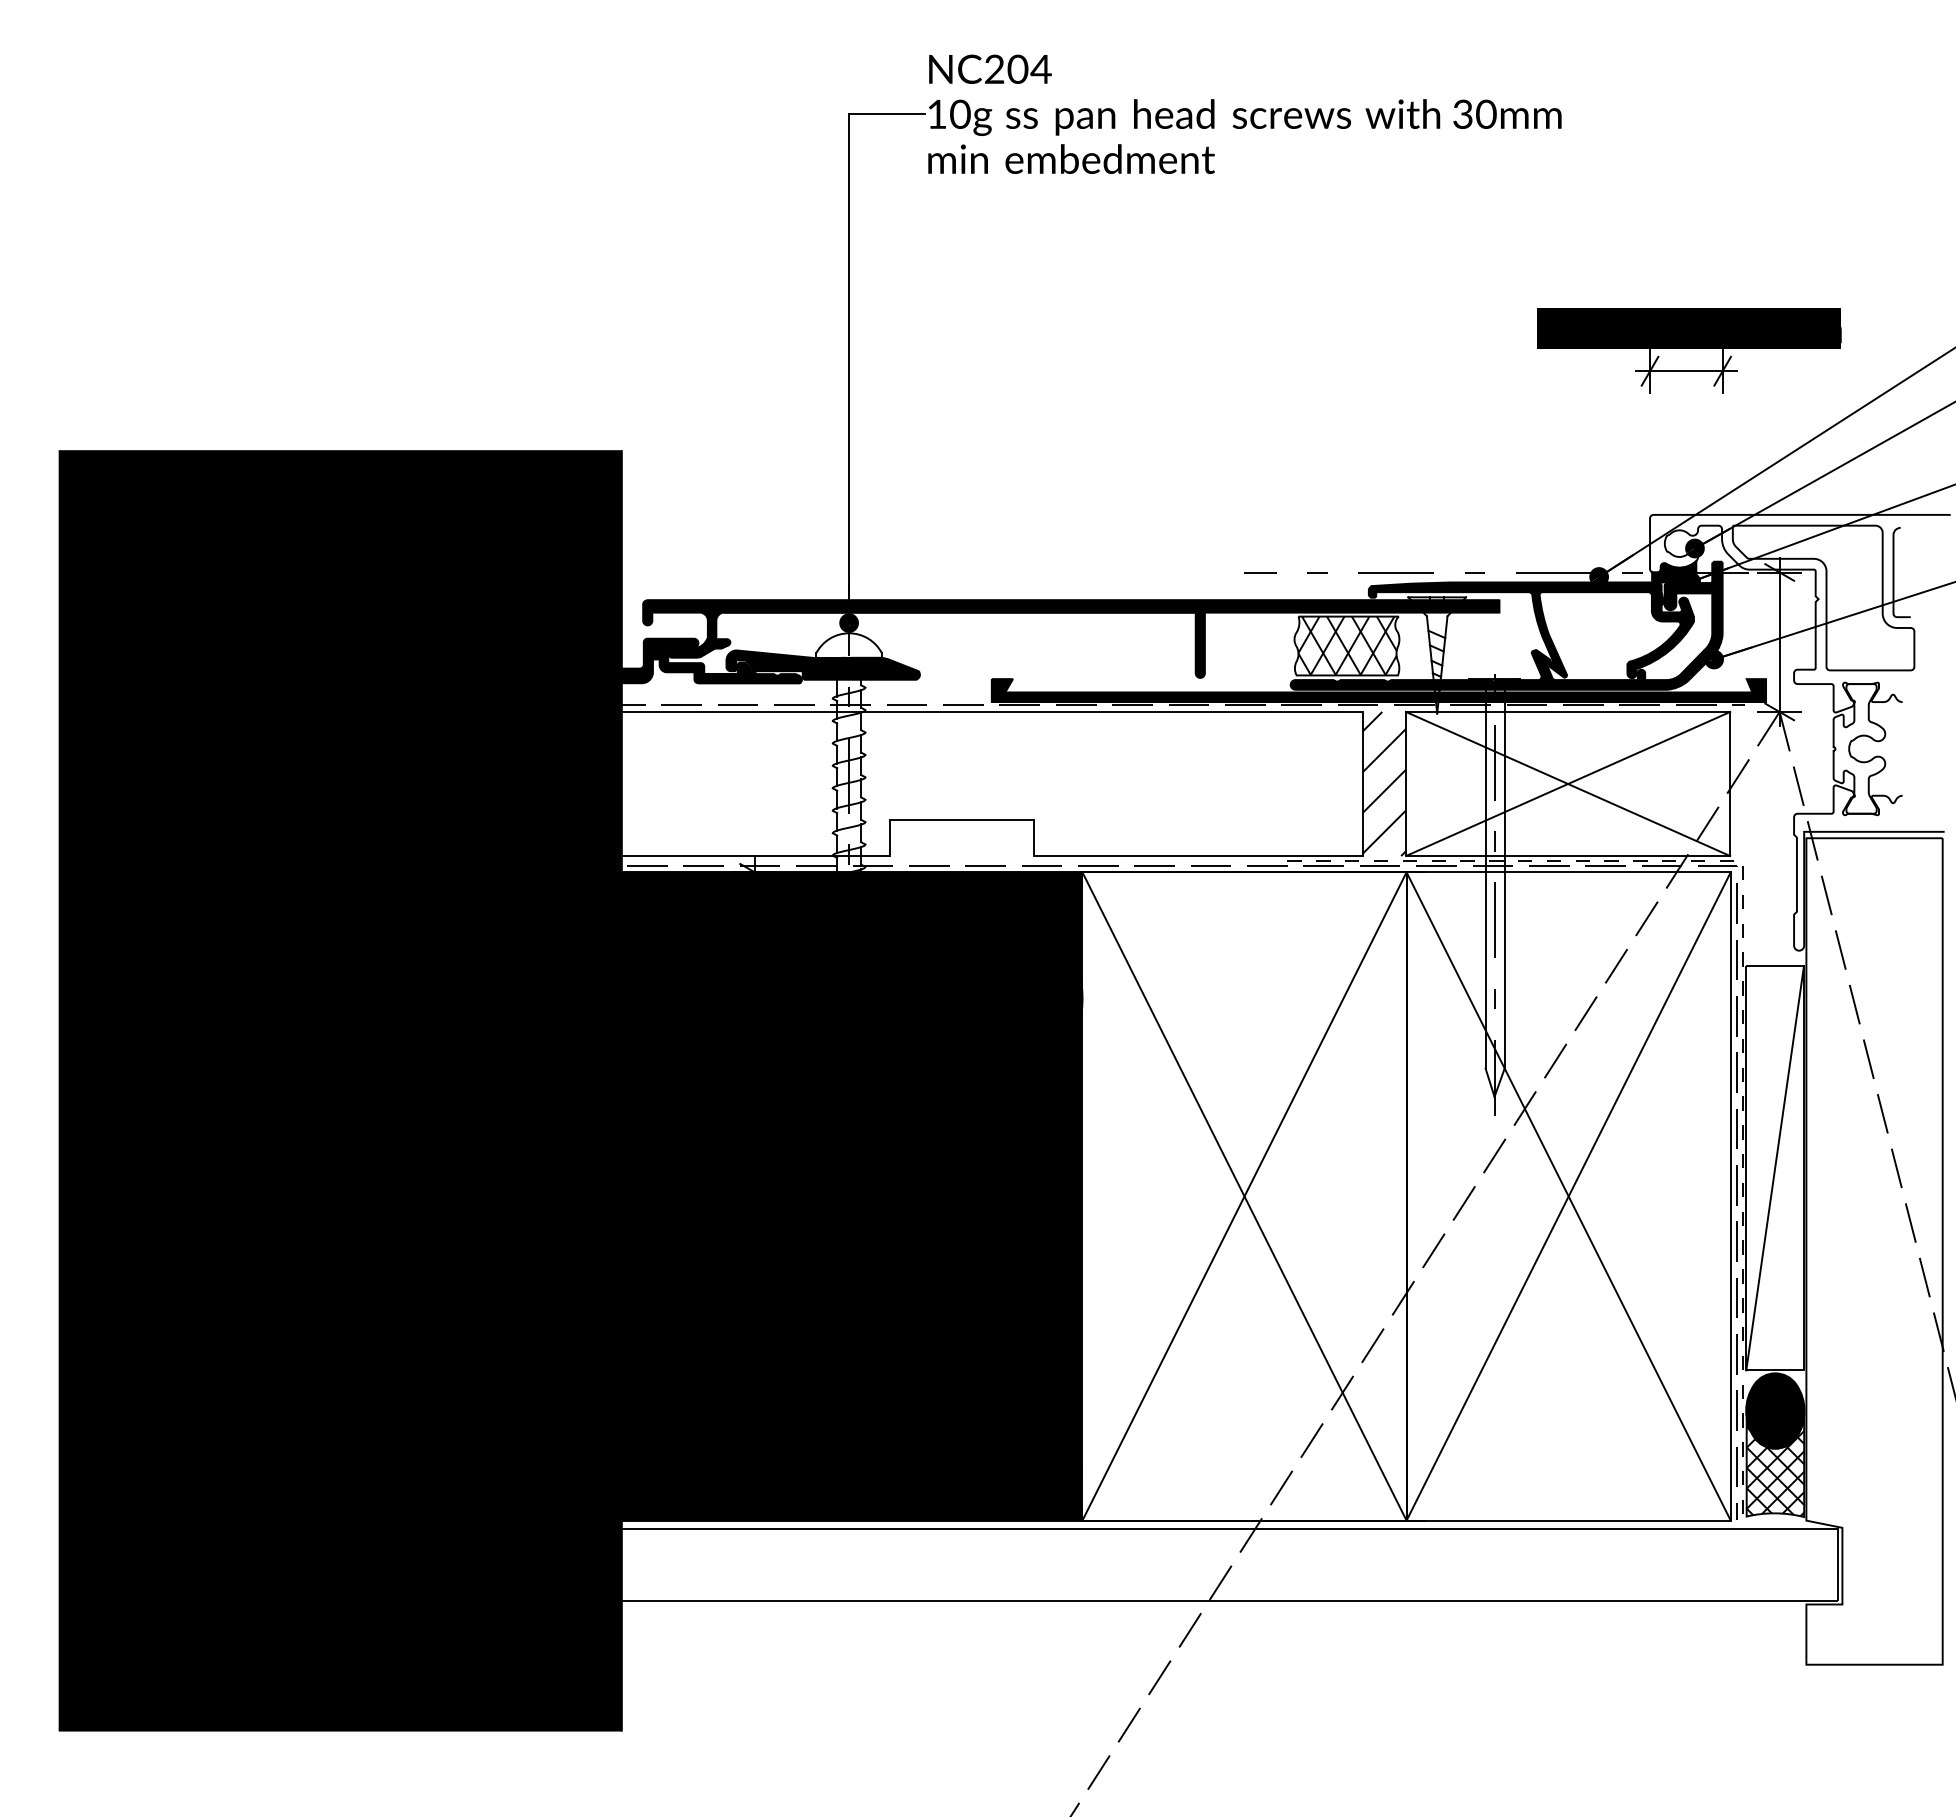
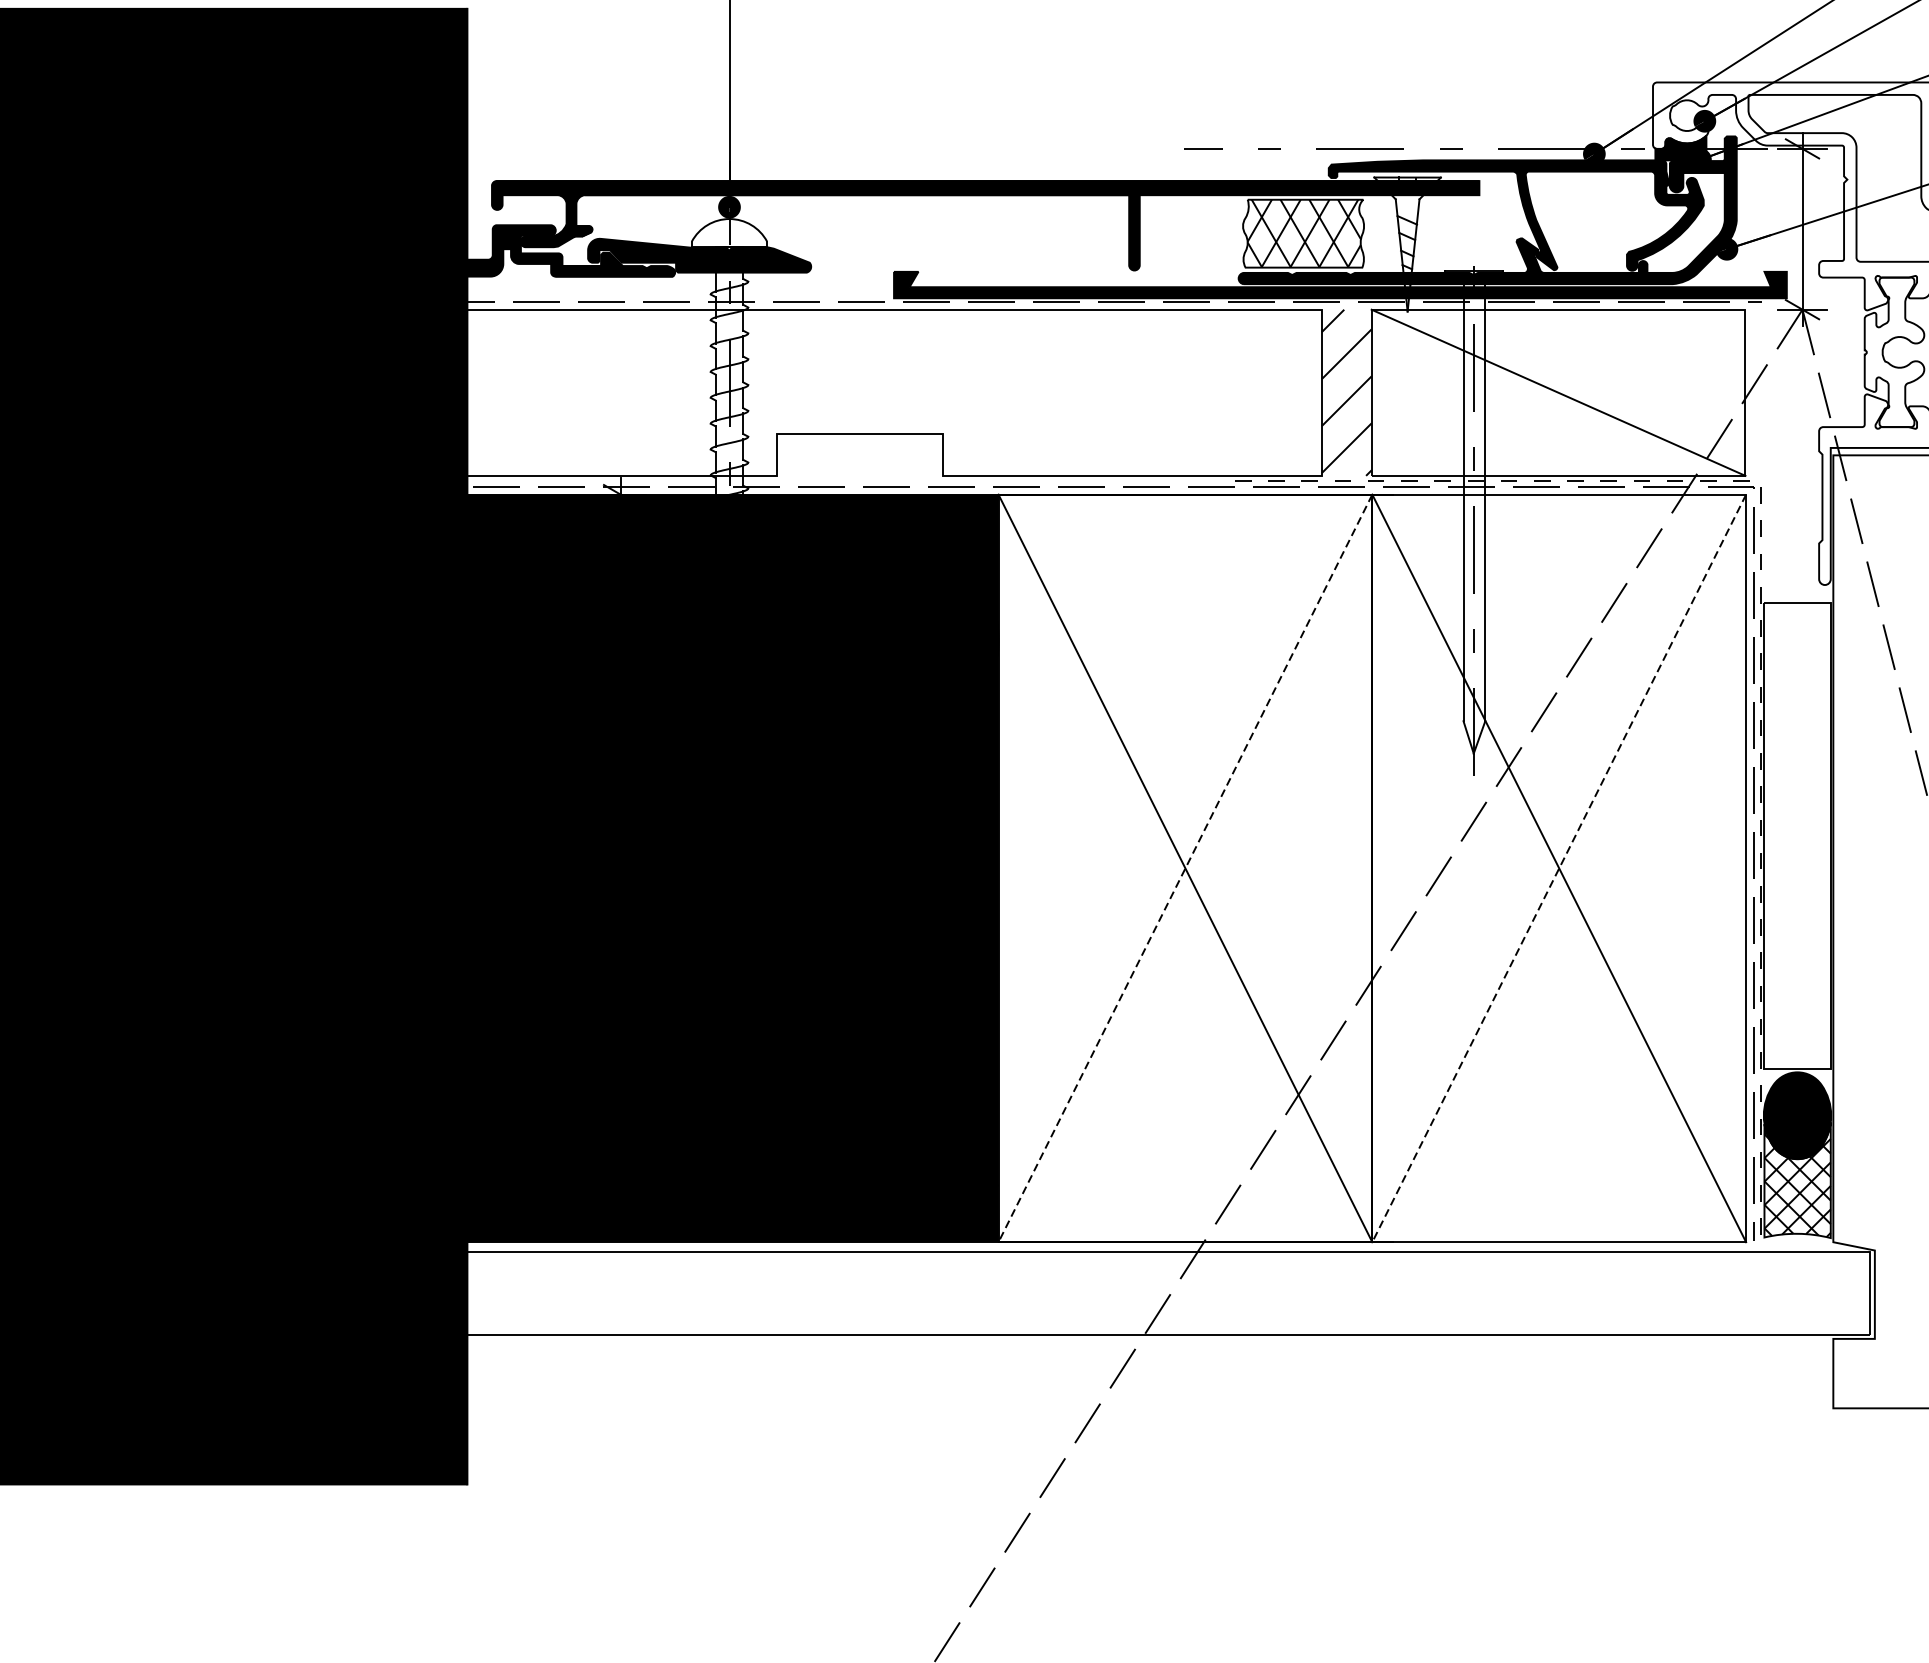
line: (1568, 783) -> (1559, 392), removed
line: (1774, 1168) -> (1796, 836), removed
line: (1244, 1196) -> (1185, 868), solid -> dashed
line: (1568, 1196) -> (1559, 868), solid -> dashed

